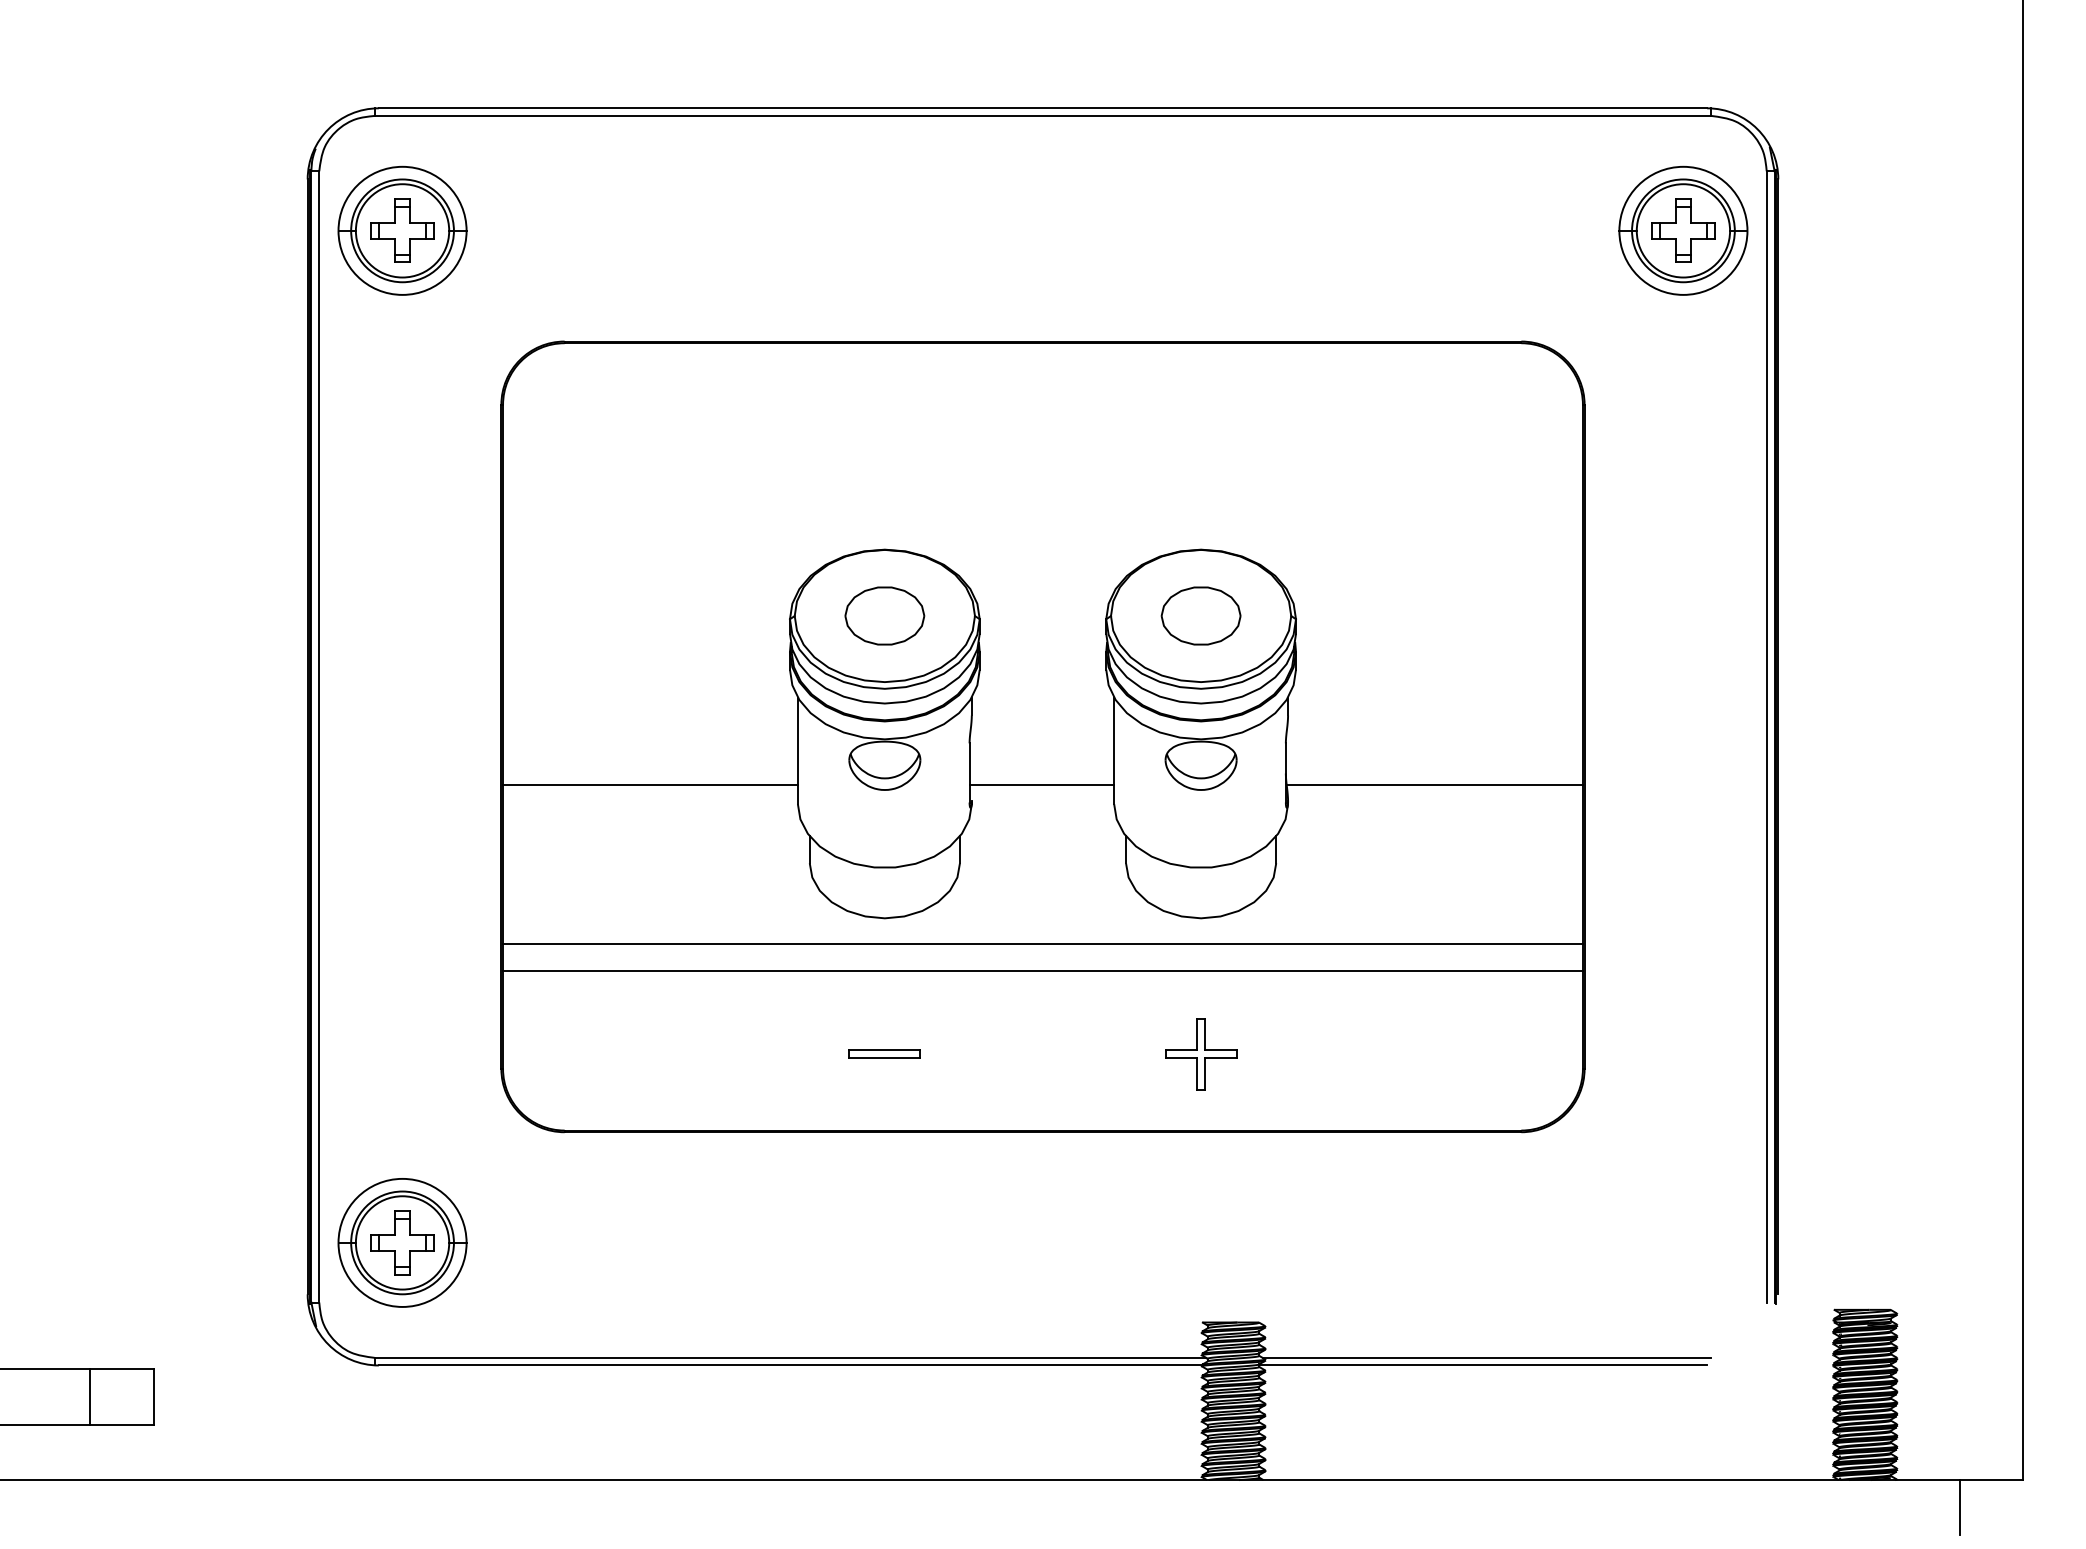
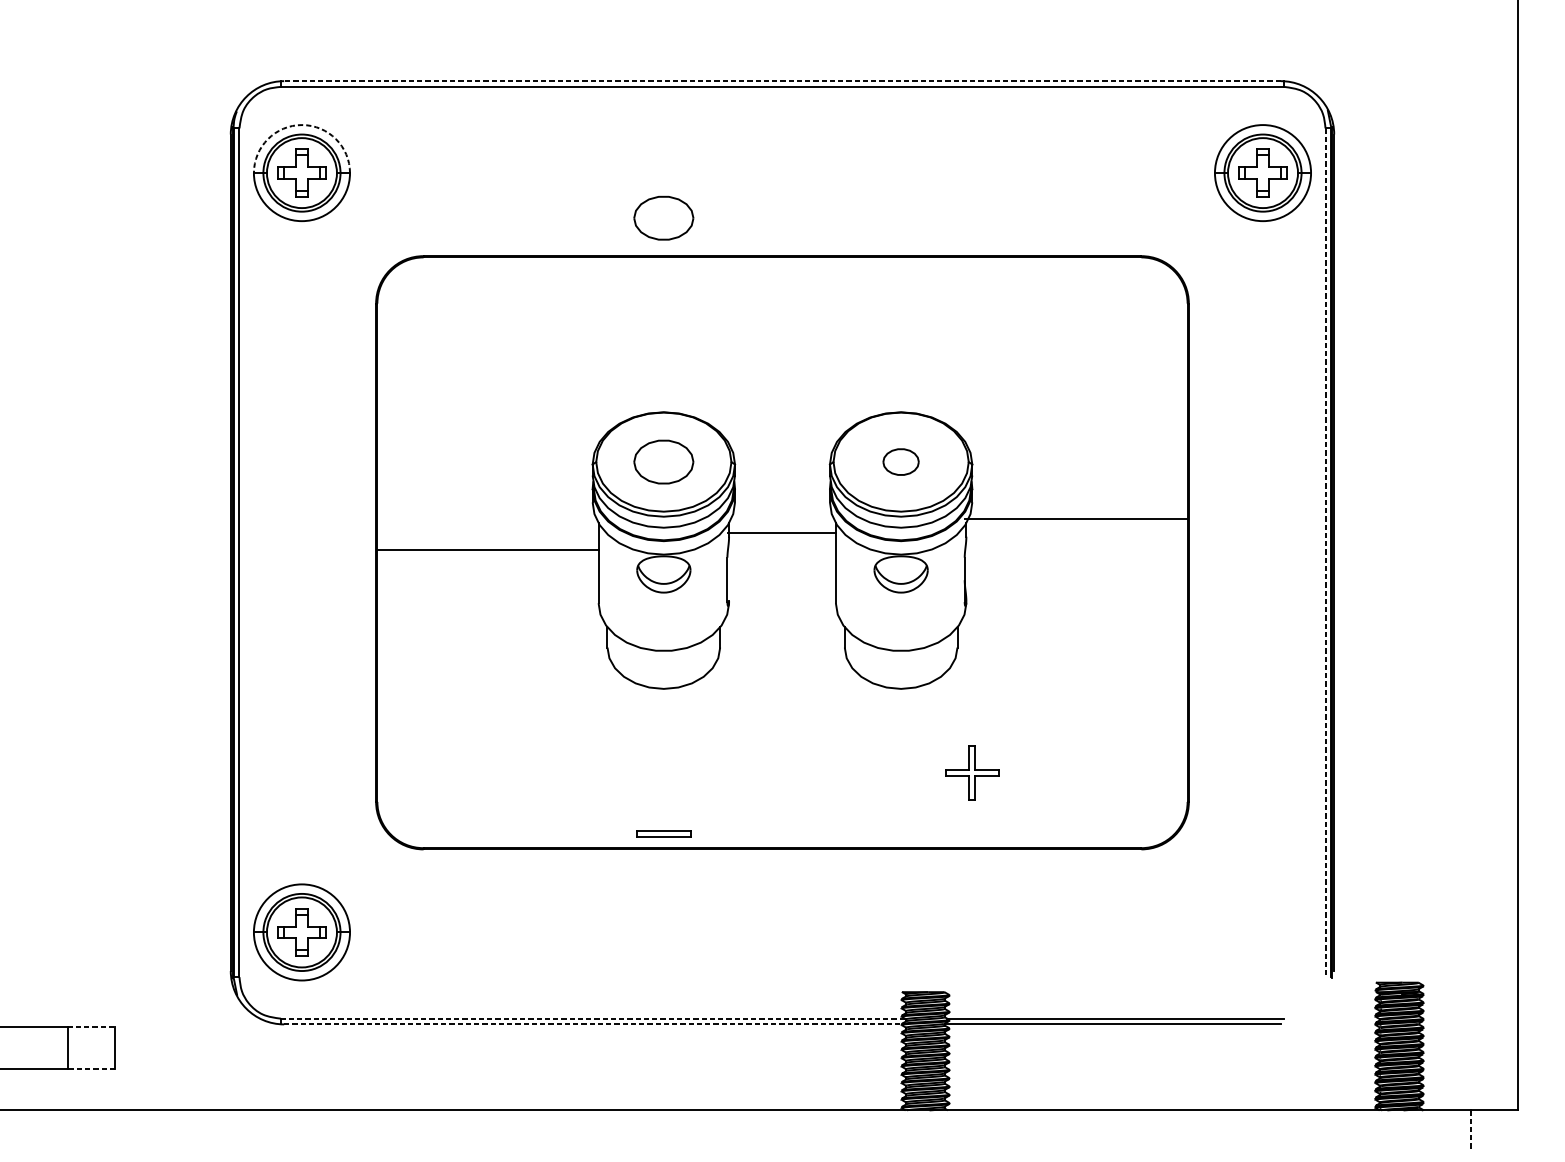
line: (1042, 108) -> (782, 81), solid -> dashed
arc: (402, 166) -> (301, 124), solid -> dashed
part: (884, 290) -> (663, 217), added
part: (1200, 615) -> (900, 461), size x0.6
line: (1766, 736) -> (1325, 552), solid -> dashed
line: (650, 784) -> (488, 549), moved
line: (1042, 784) -> (782, 532), moved
line: (1434, 784) -> (1076, 518), moved
line: (1042, 943) -> (782, 707), removed
line: (1042, 970) -> (782, 728), removed
part: (884, 1053) -> (663, 833), moved
part: (1201, 1054) -> (972, 773), moved
line: (790, 1357) -> (593, 1018), solid -> dashed
line: (791, 1365) -> (593, 1024), solid -> dashed
line: (121, 1369) -> (91, 1027), solid -> dashed
line: (121, 1424) -> (91, 1068), solid -> dashed
line: (1960, 1507) -> (1470, 1130), solid -> dashed

